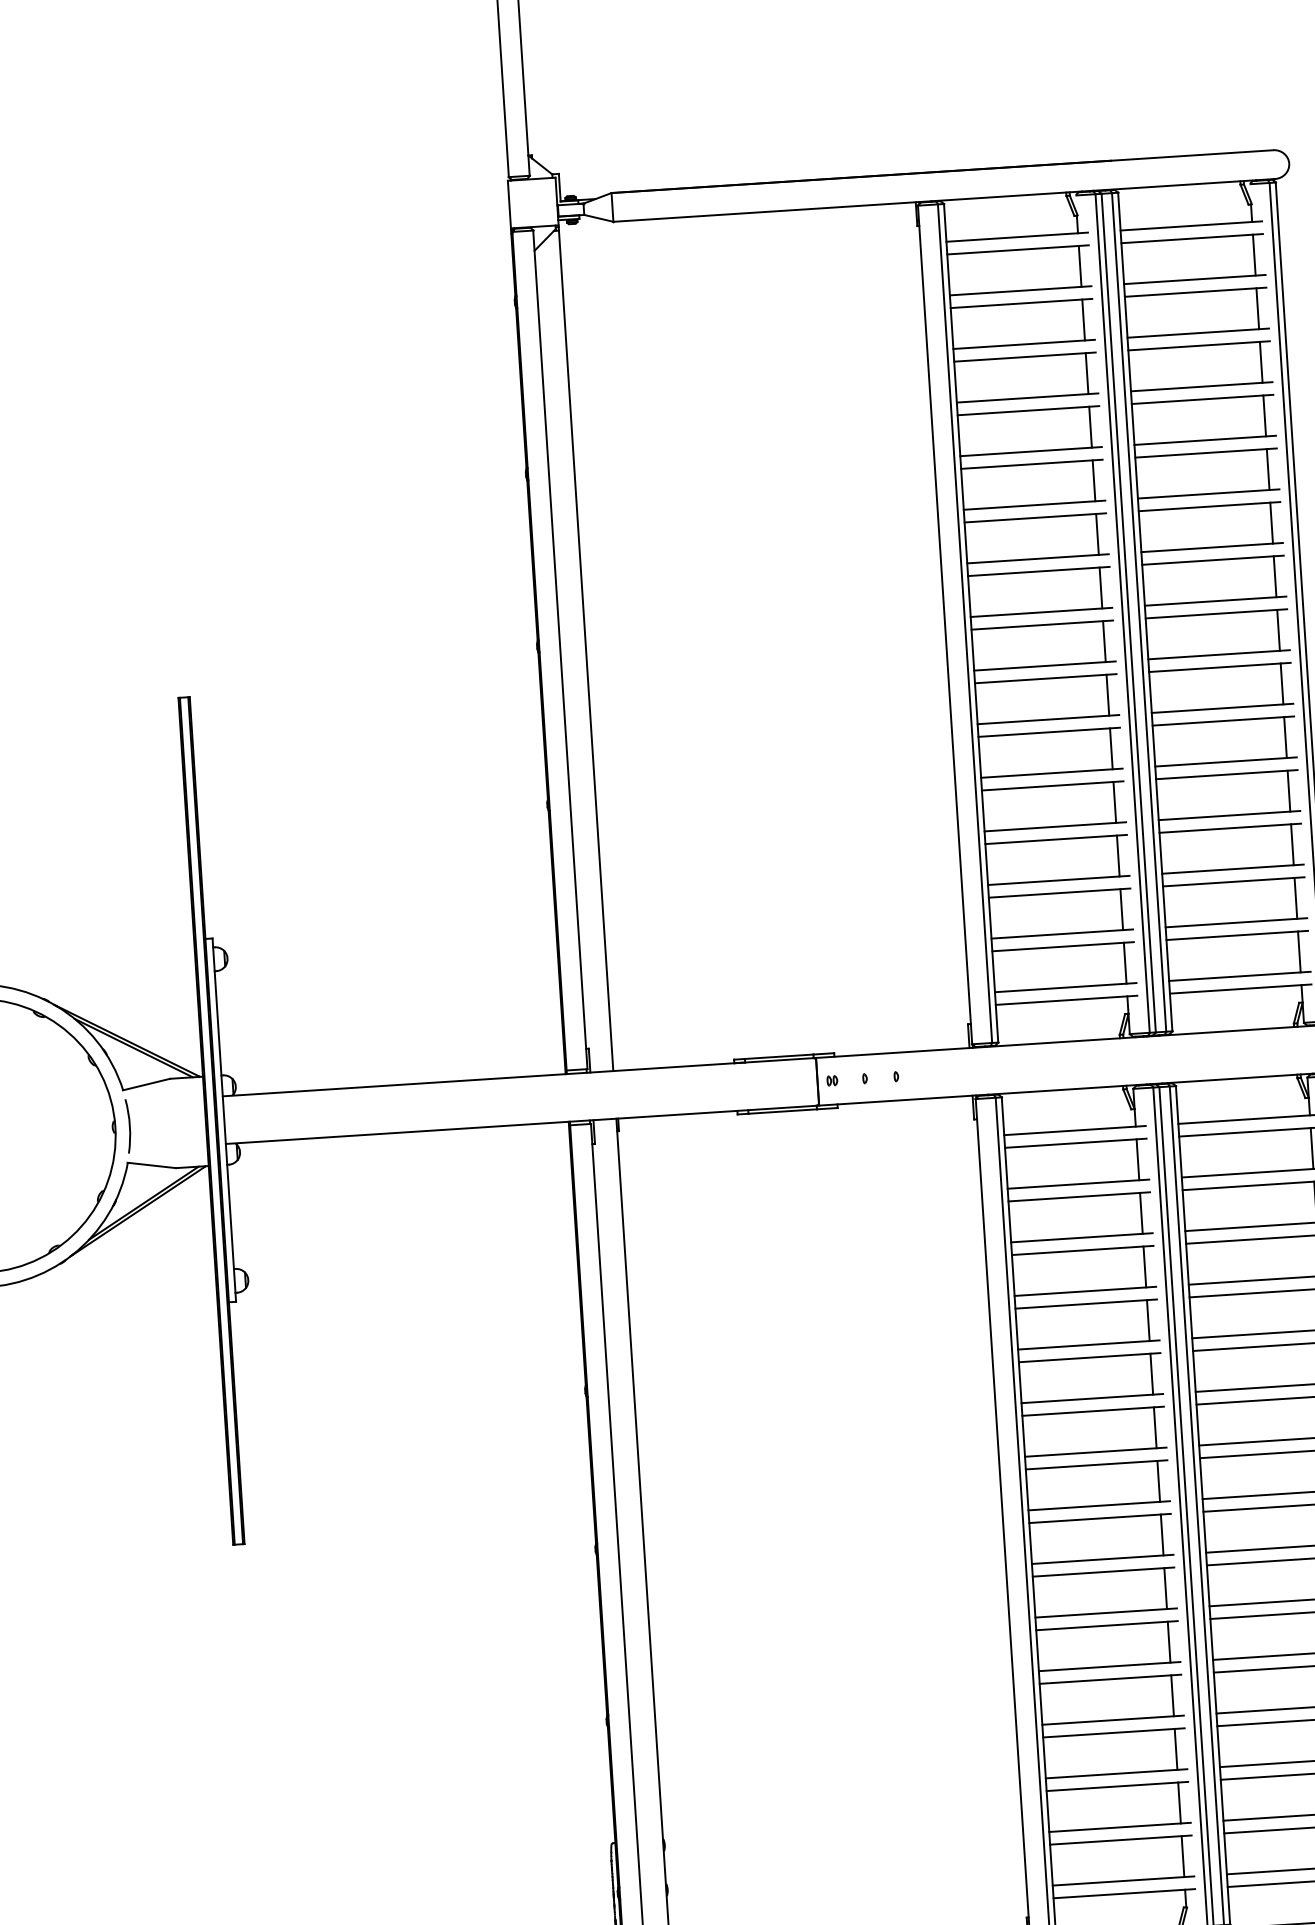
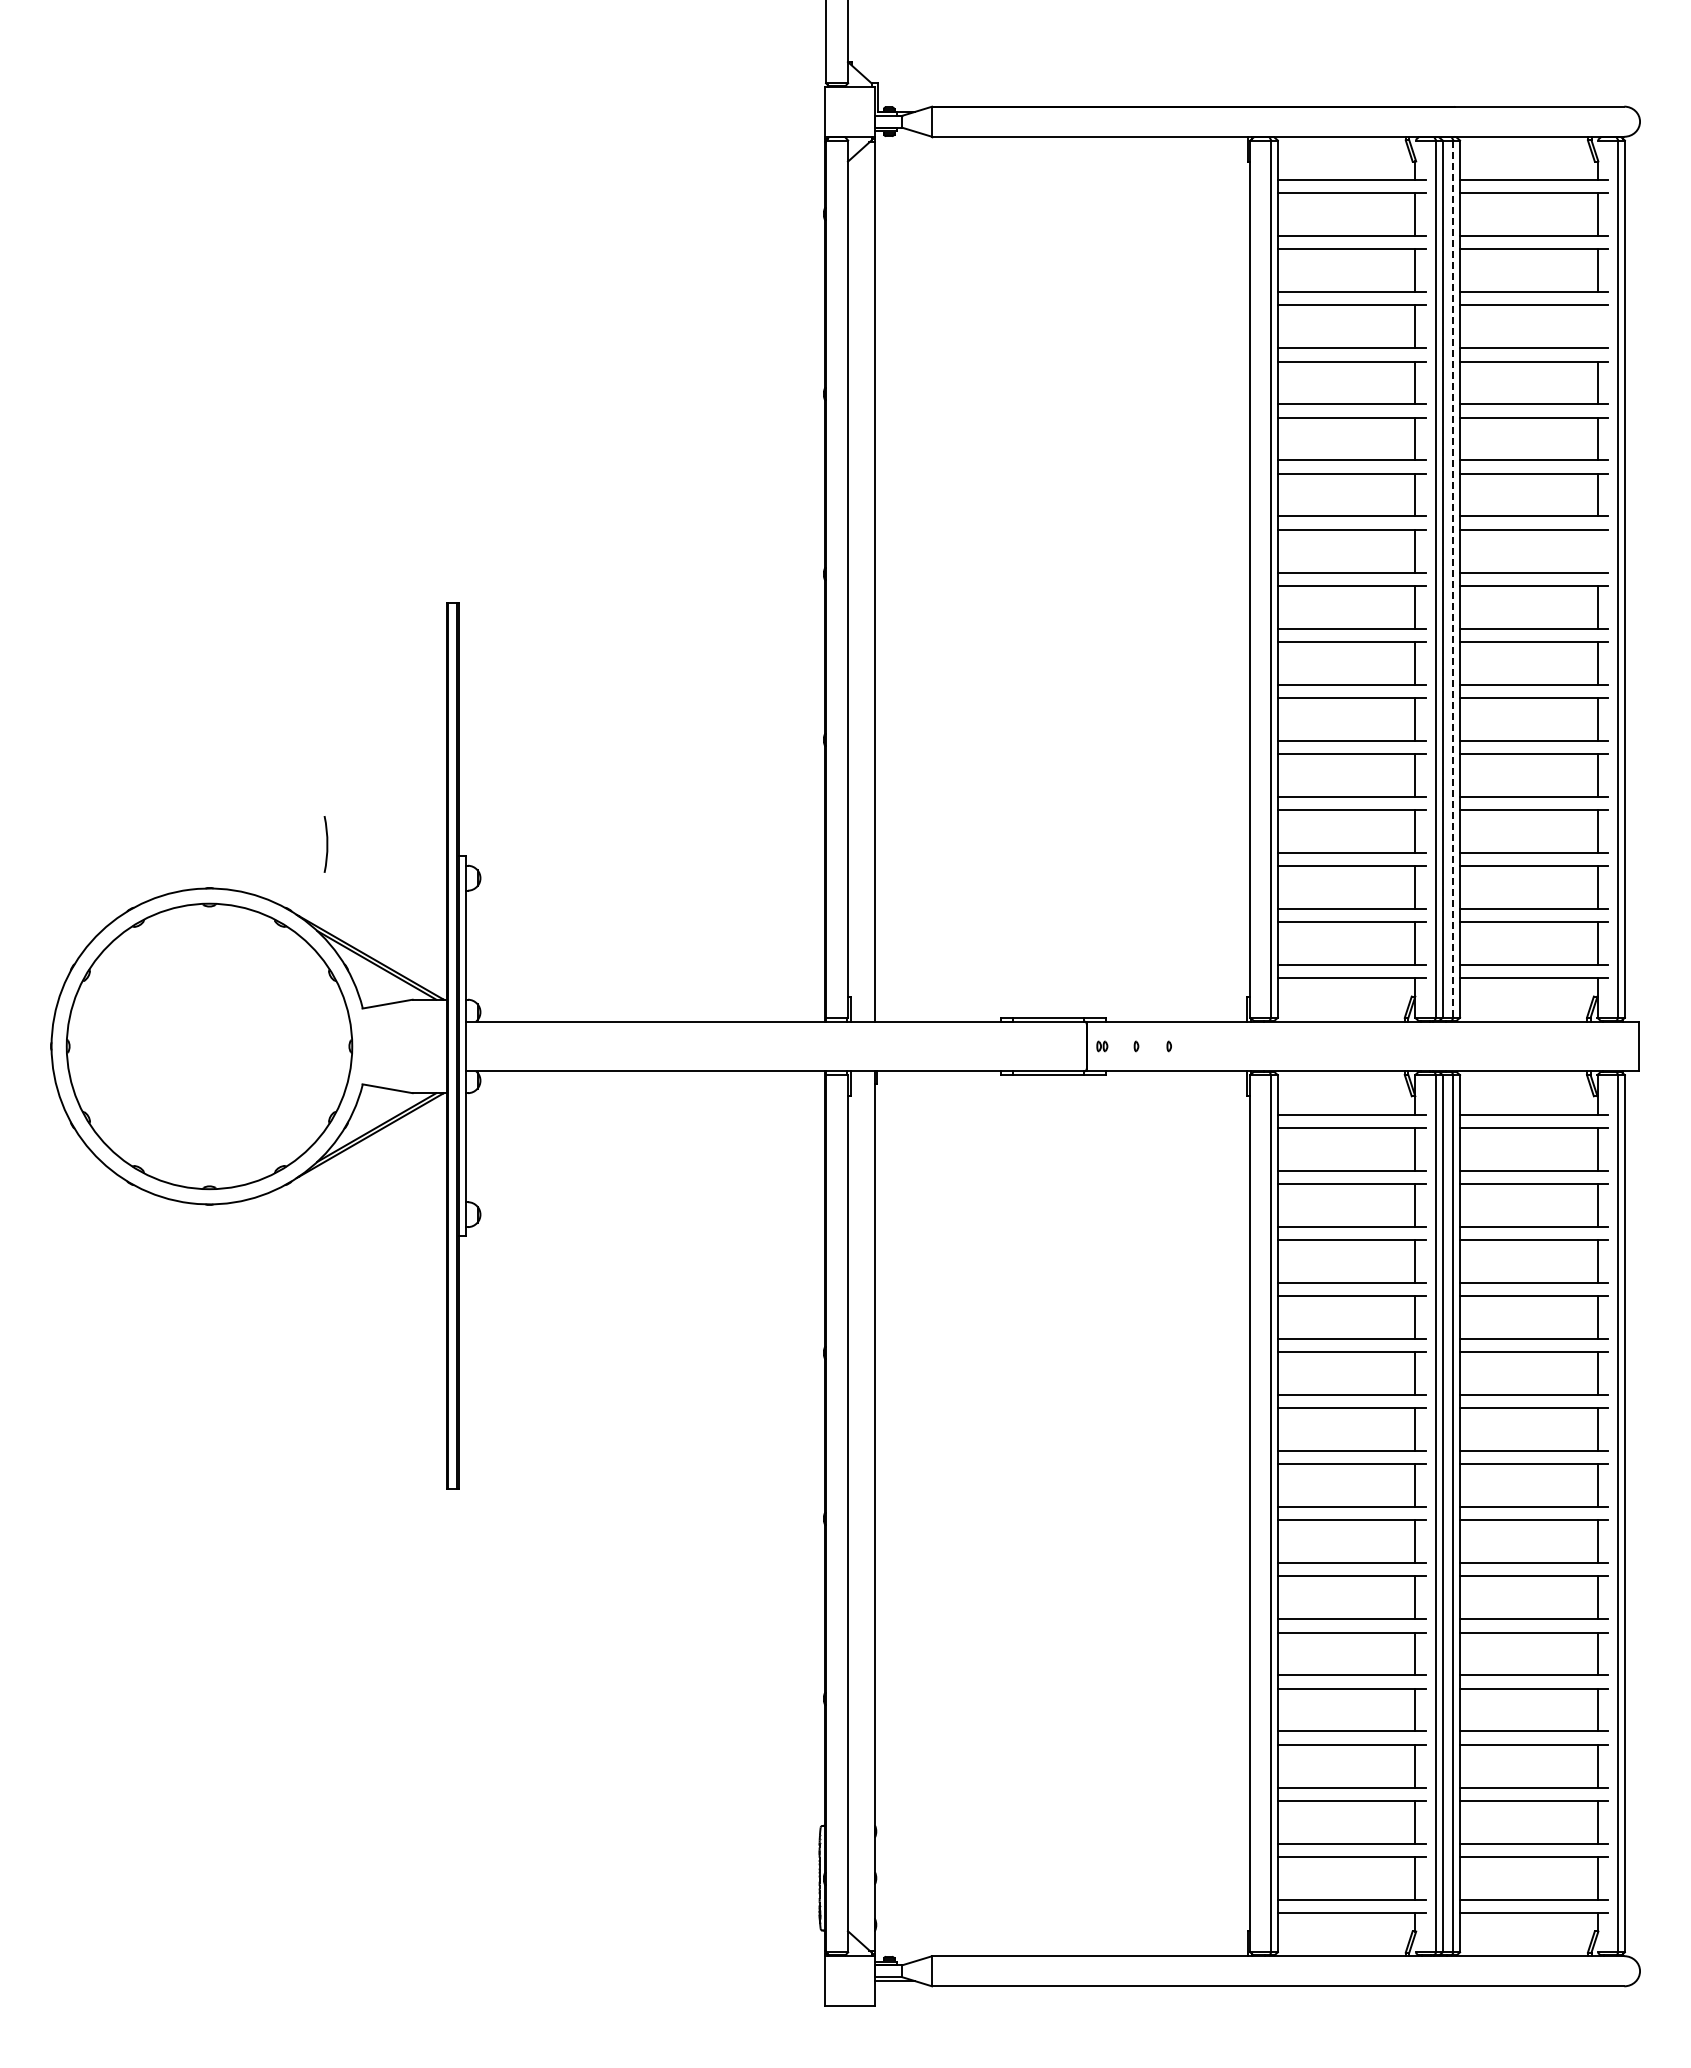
line: (1261, 362) -> (1597, 326), removed
line: (1275, 576) -> (1597, 550), removed
line: (1139, 612) -> (1453, 579), solid -> dashed
arc: (129, 1126) -> (326, 844), moved

